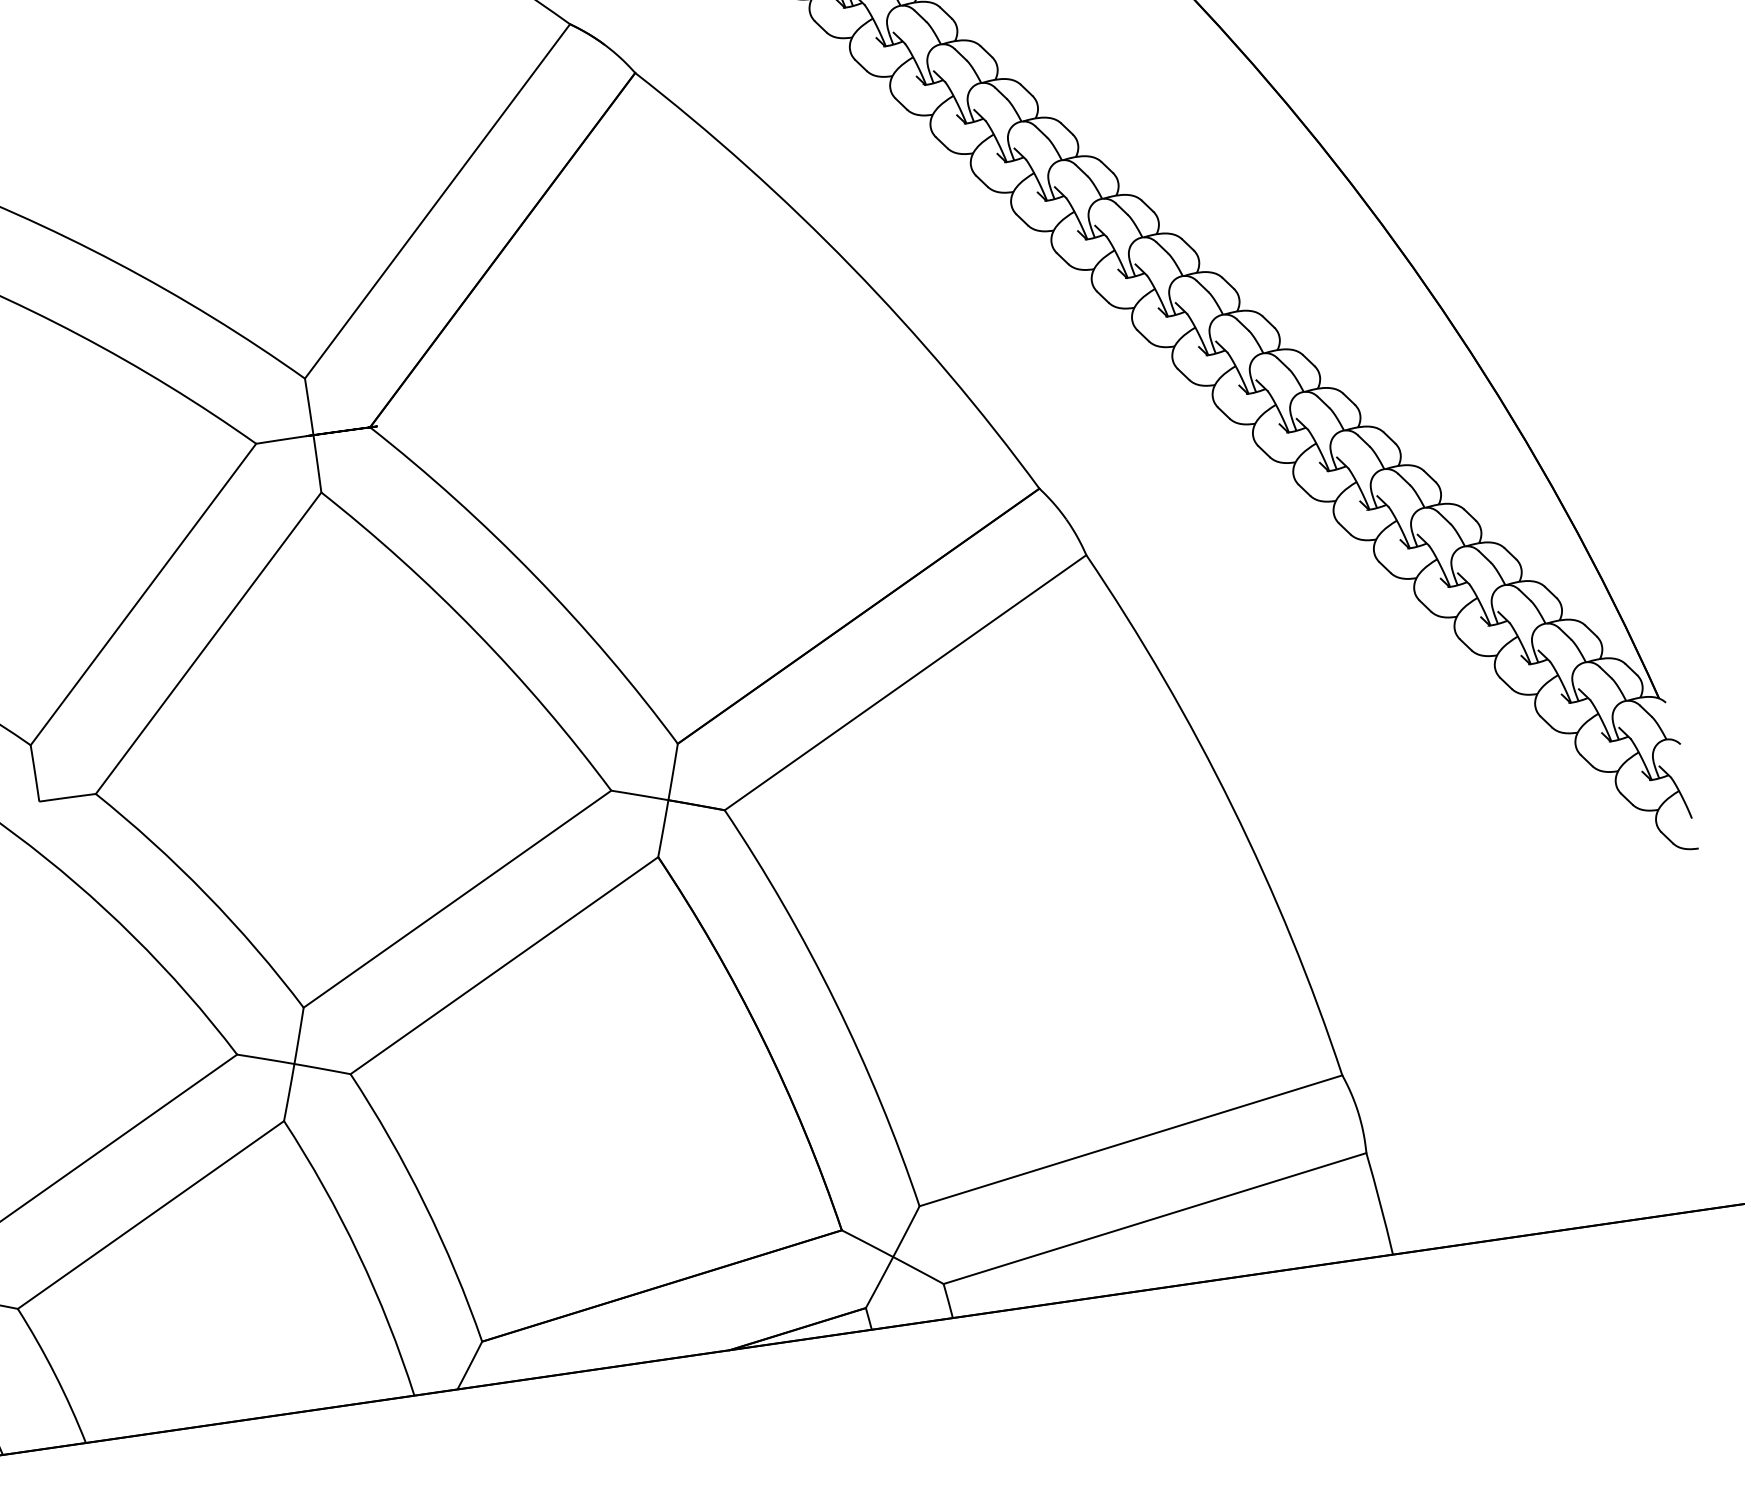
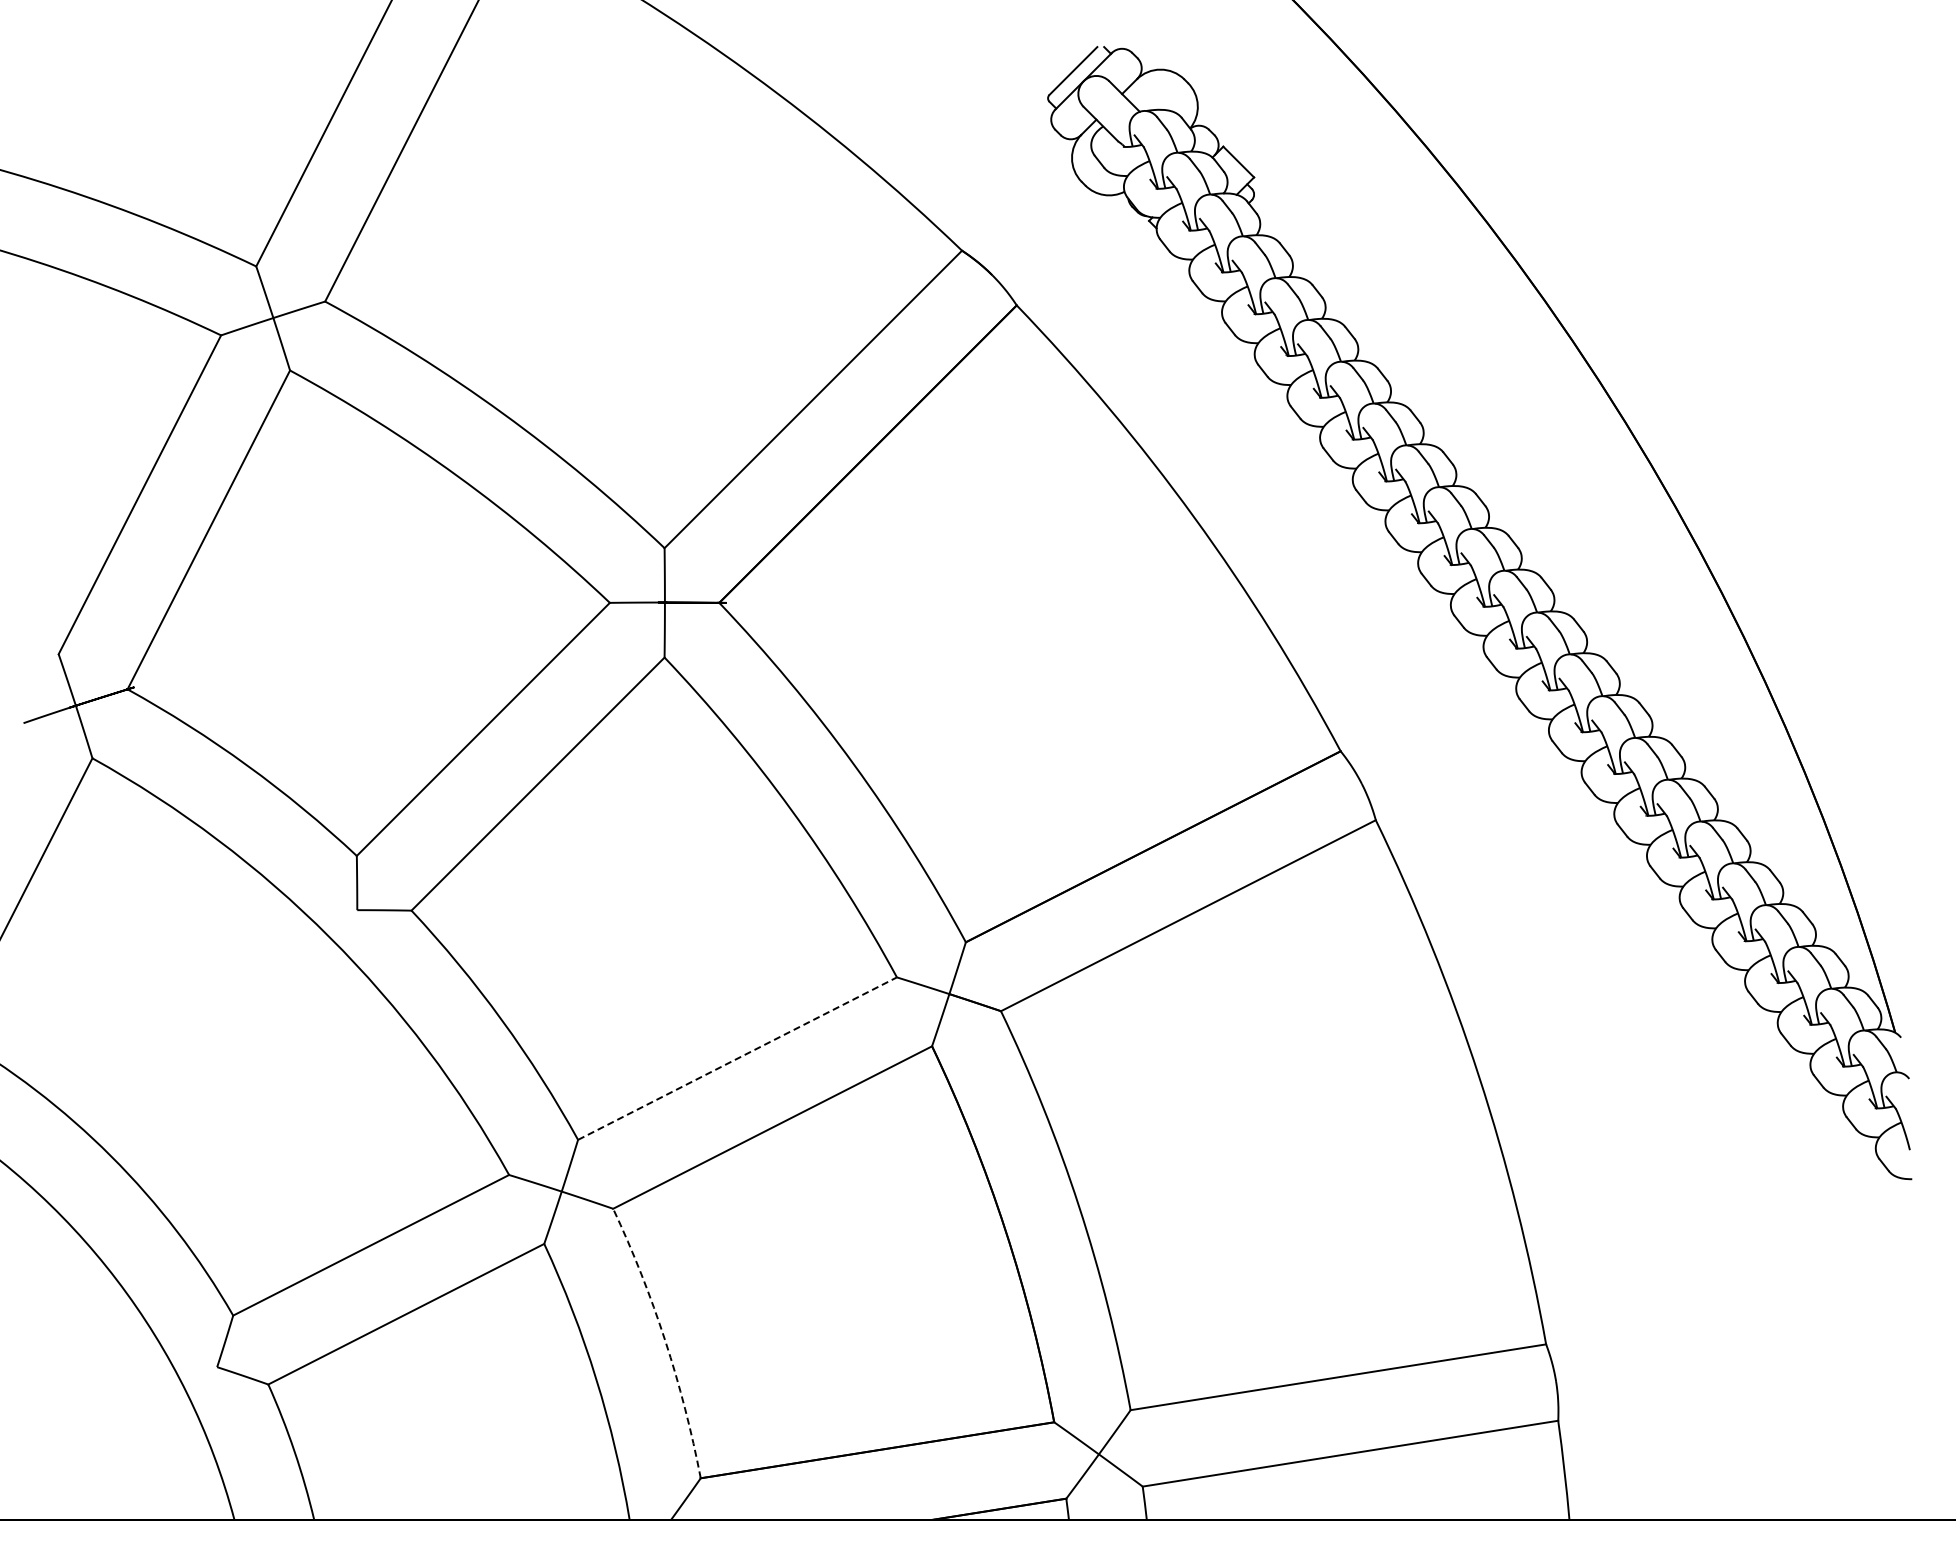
line: (457, 899) -> (737, 1058), solid -> dashed
arc: (424, 1203) -> (665, 1340), solid -> dashed

